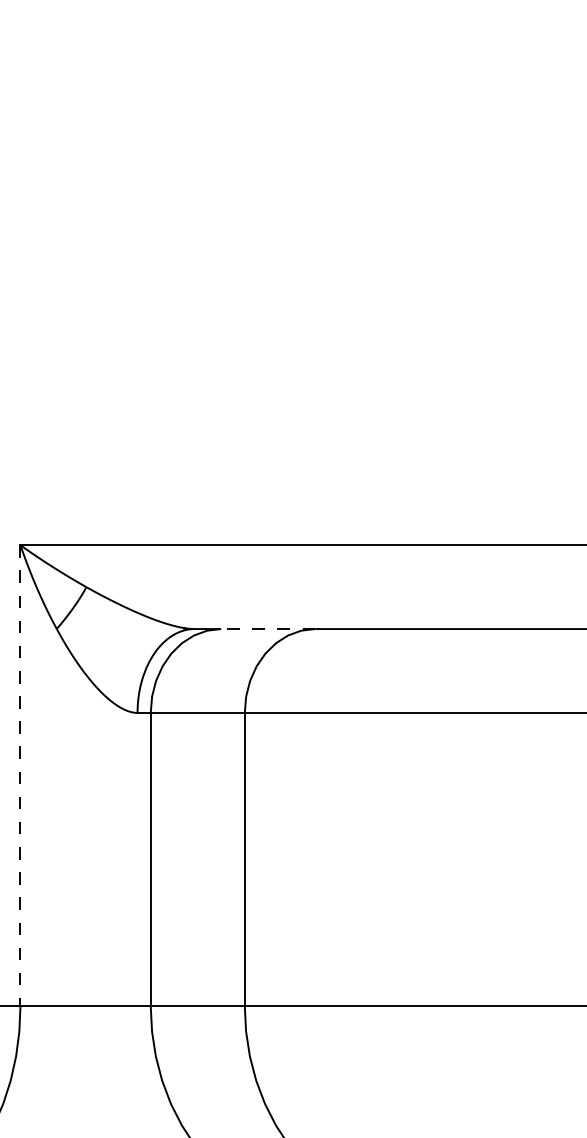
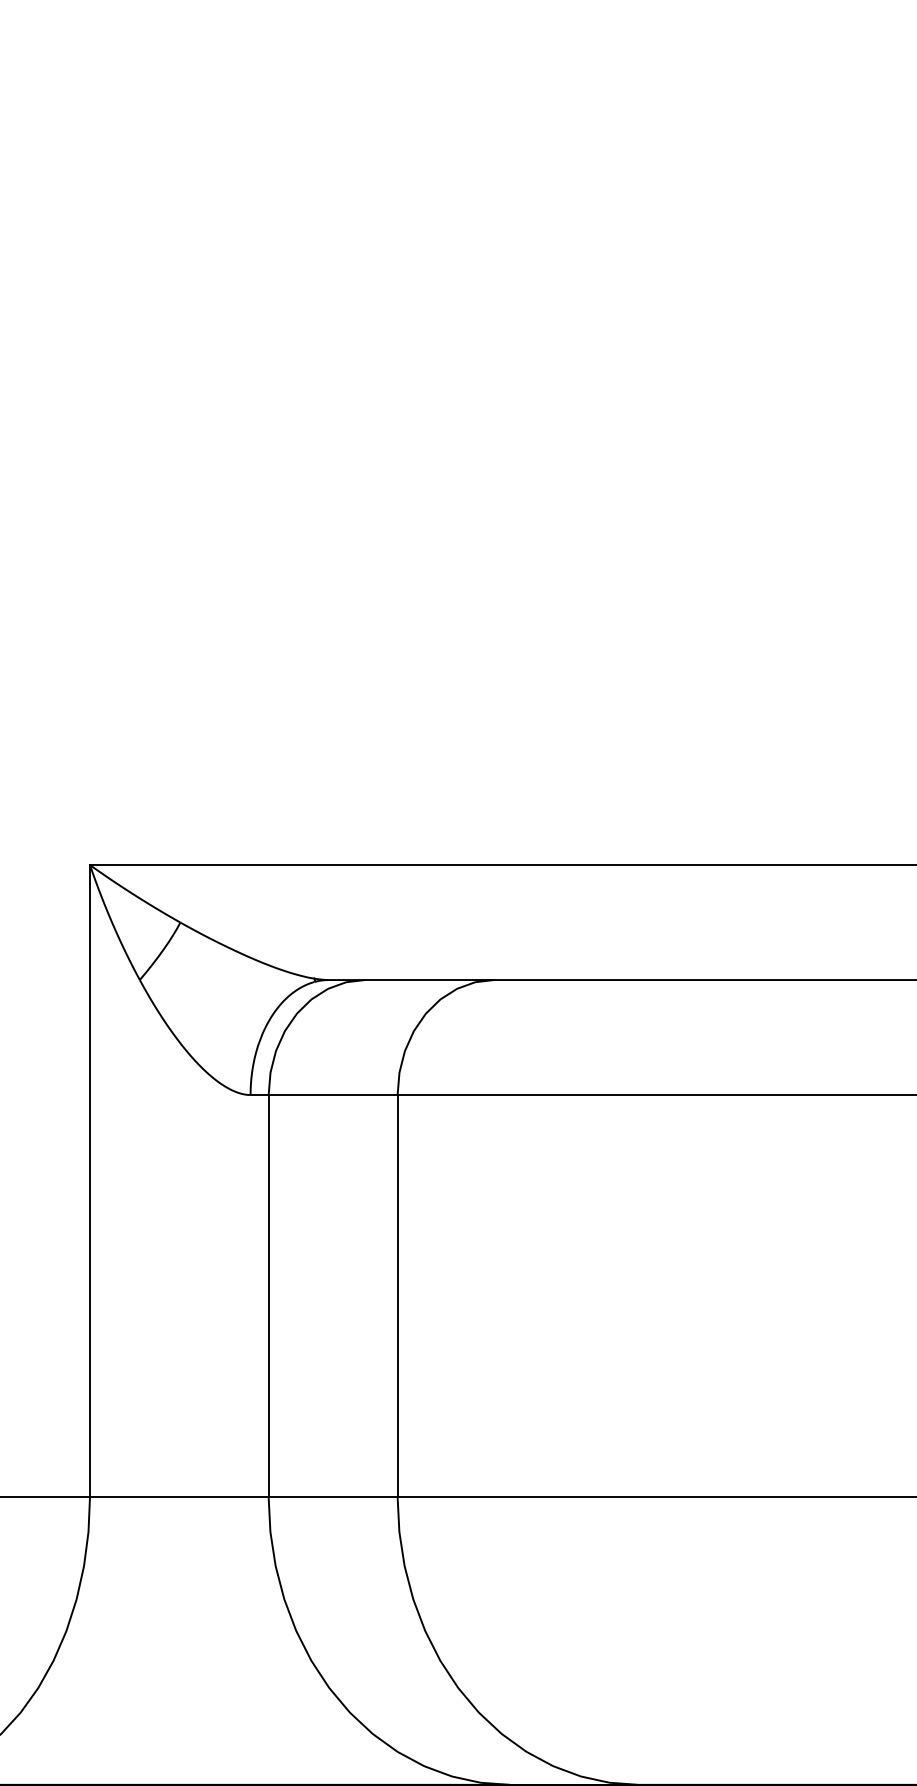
line: (268, 629) -> (429, 980), dashed -> solid
line: (20, 775) -> (90, 1181), dashed -> solid

